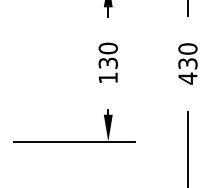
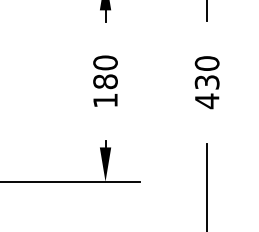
text: (107, 62) -> (104, 80), 130 -> 180

